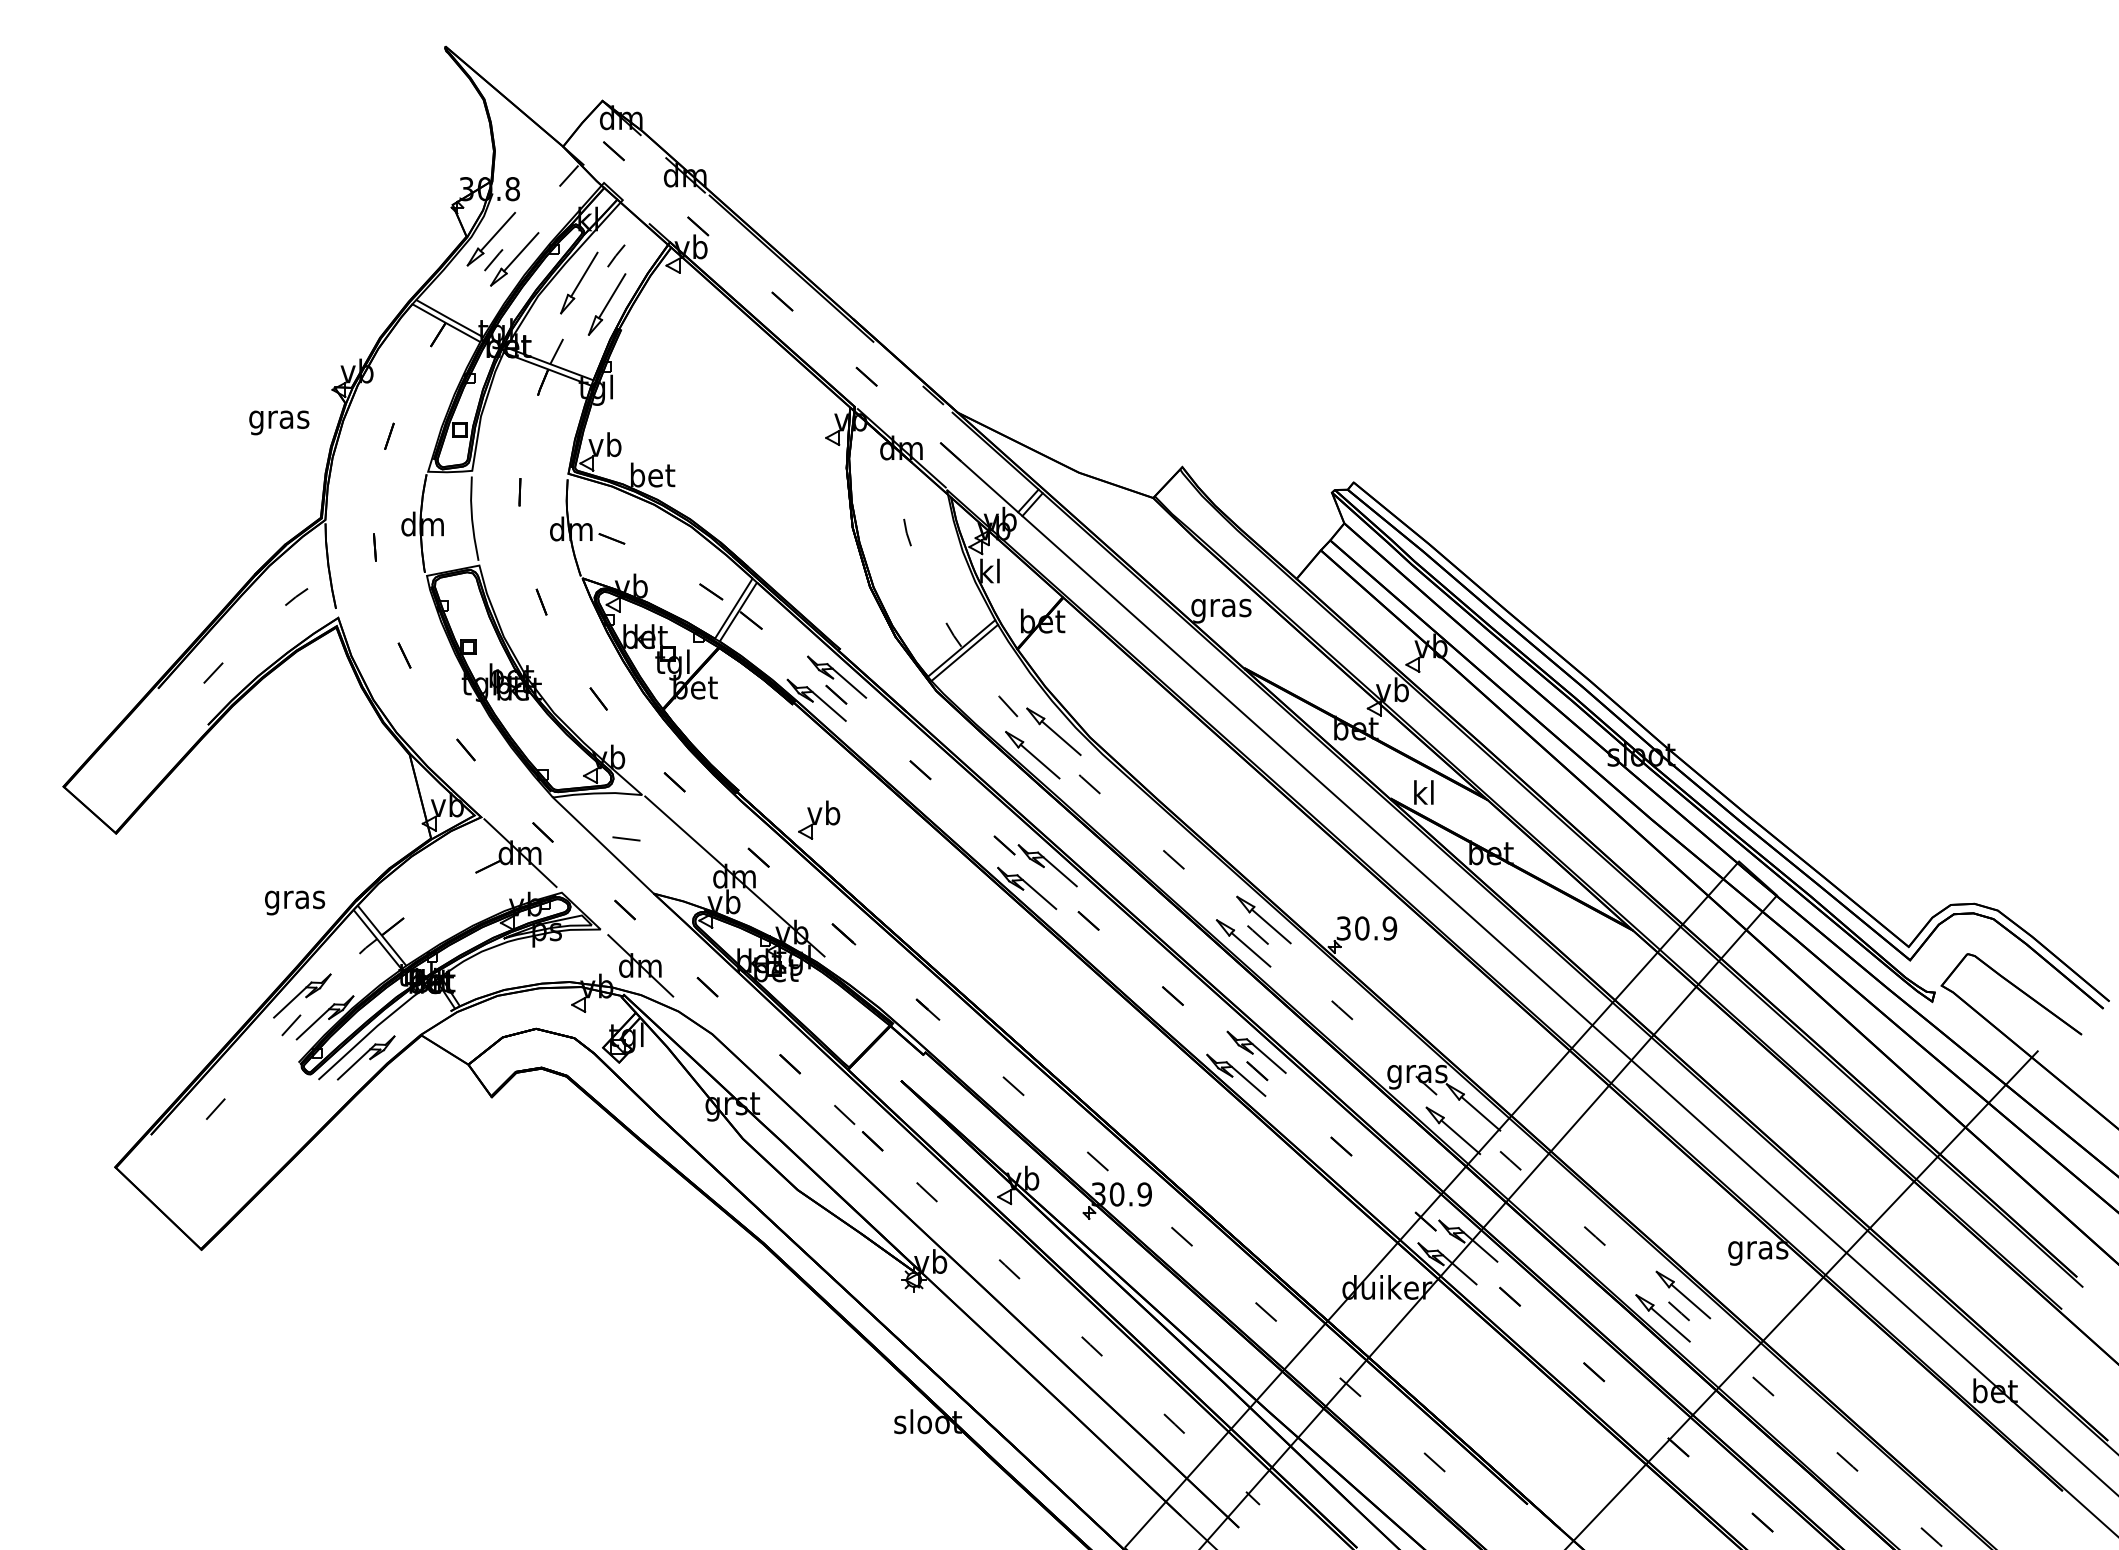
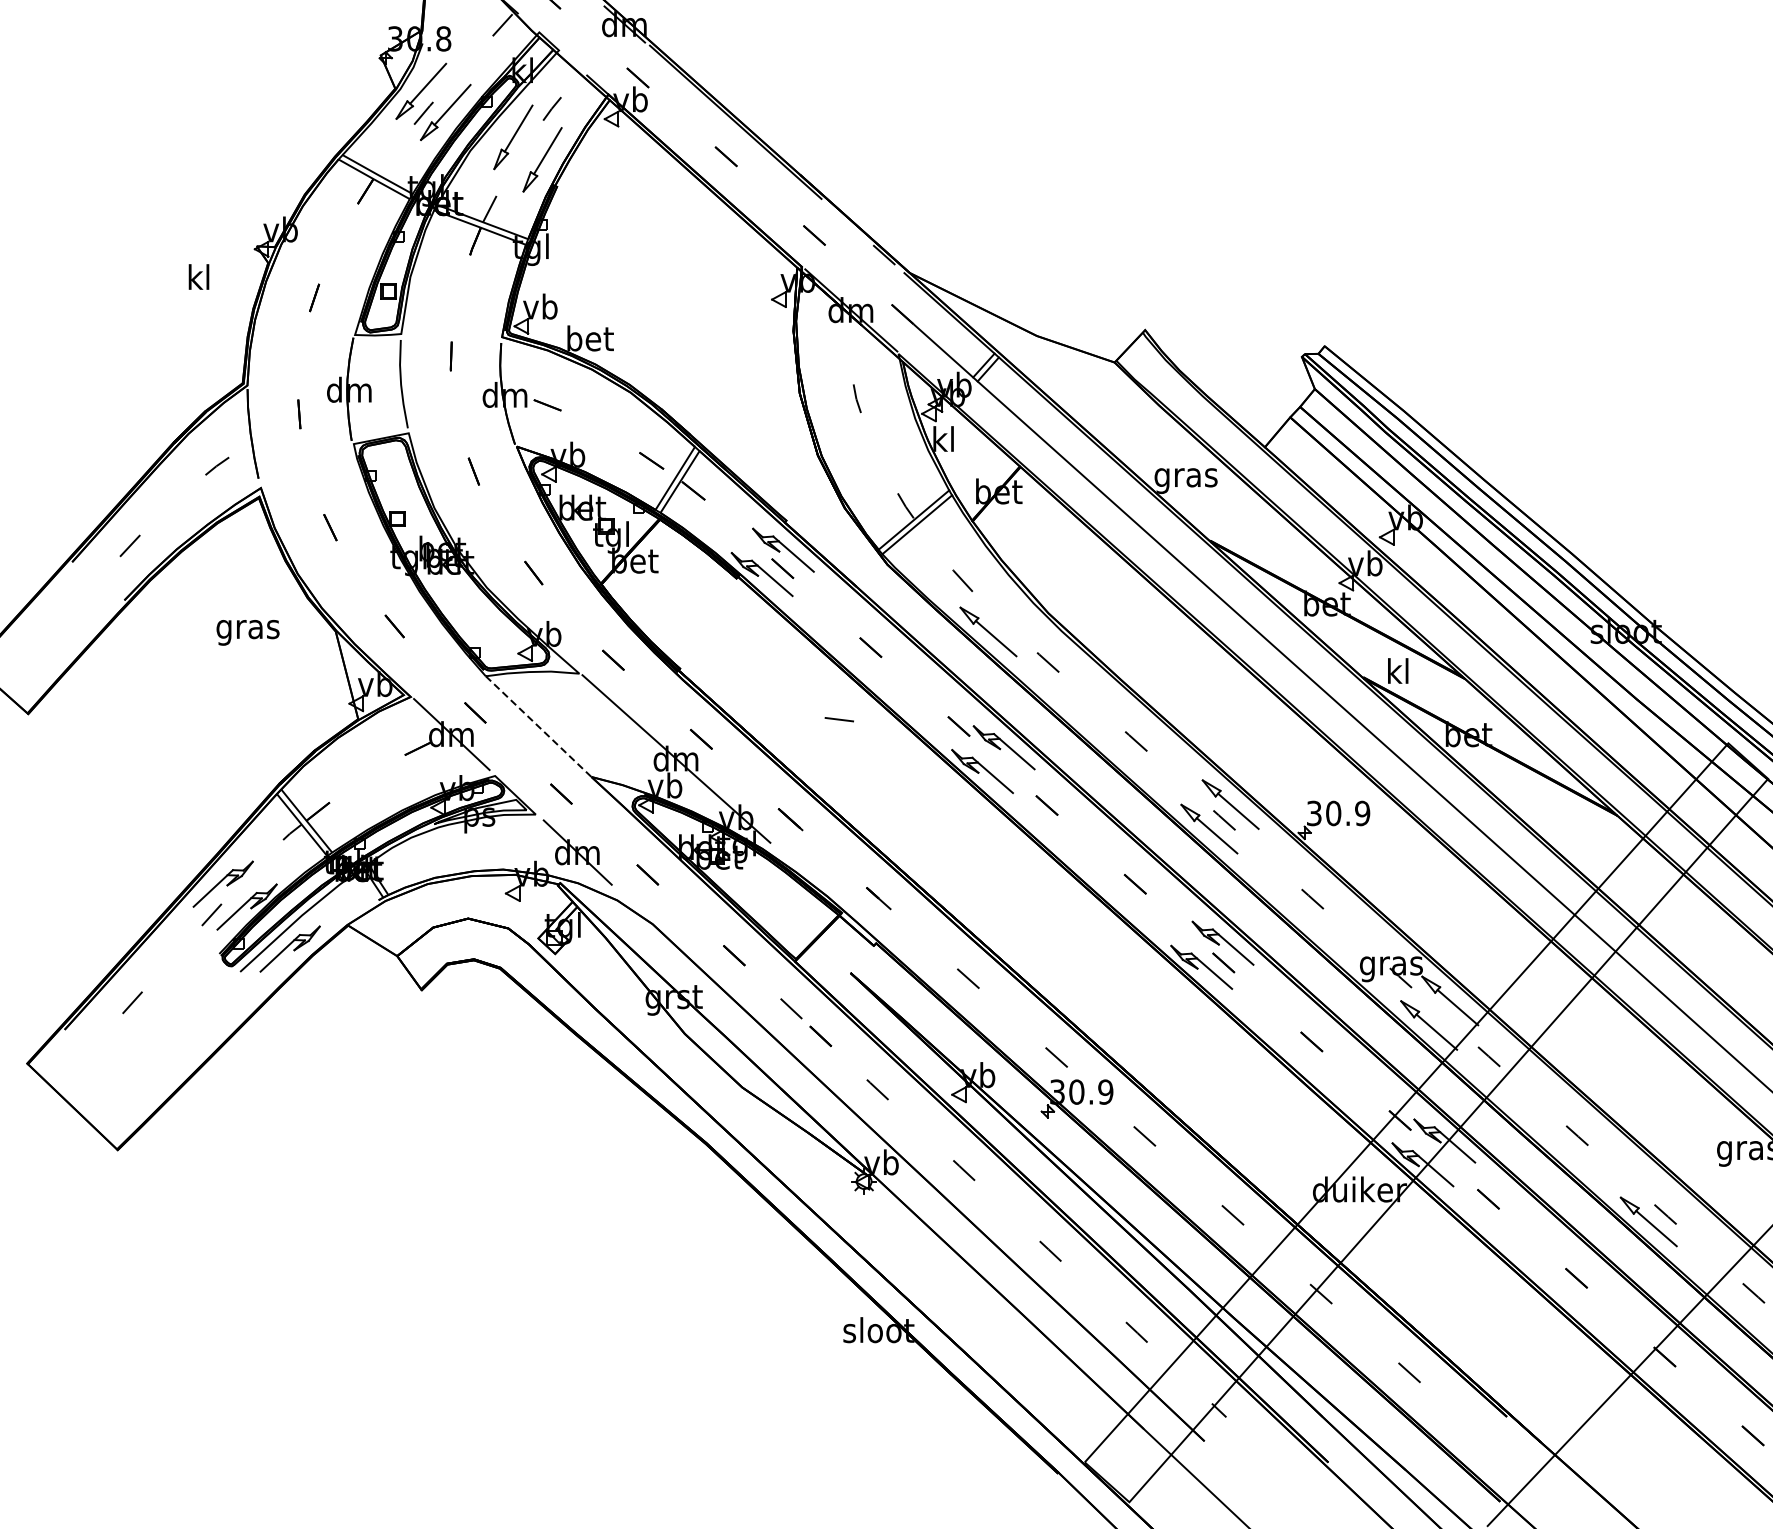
text: (279, 419) -> (199, 280), gras -> kl
part: (1053, 731) -> (1010, 607), removed
part: (819, 819) -> (765, 699), removed
line: (626, 838) -> (839, 719), moved
line: (603, 845) -> (538, 726), solid -> dashed
text: (295, 902) -> (248, 632), moved
part: (1683, 1294) -> (1670, 1196), removed

